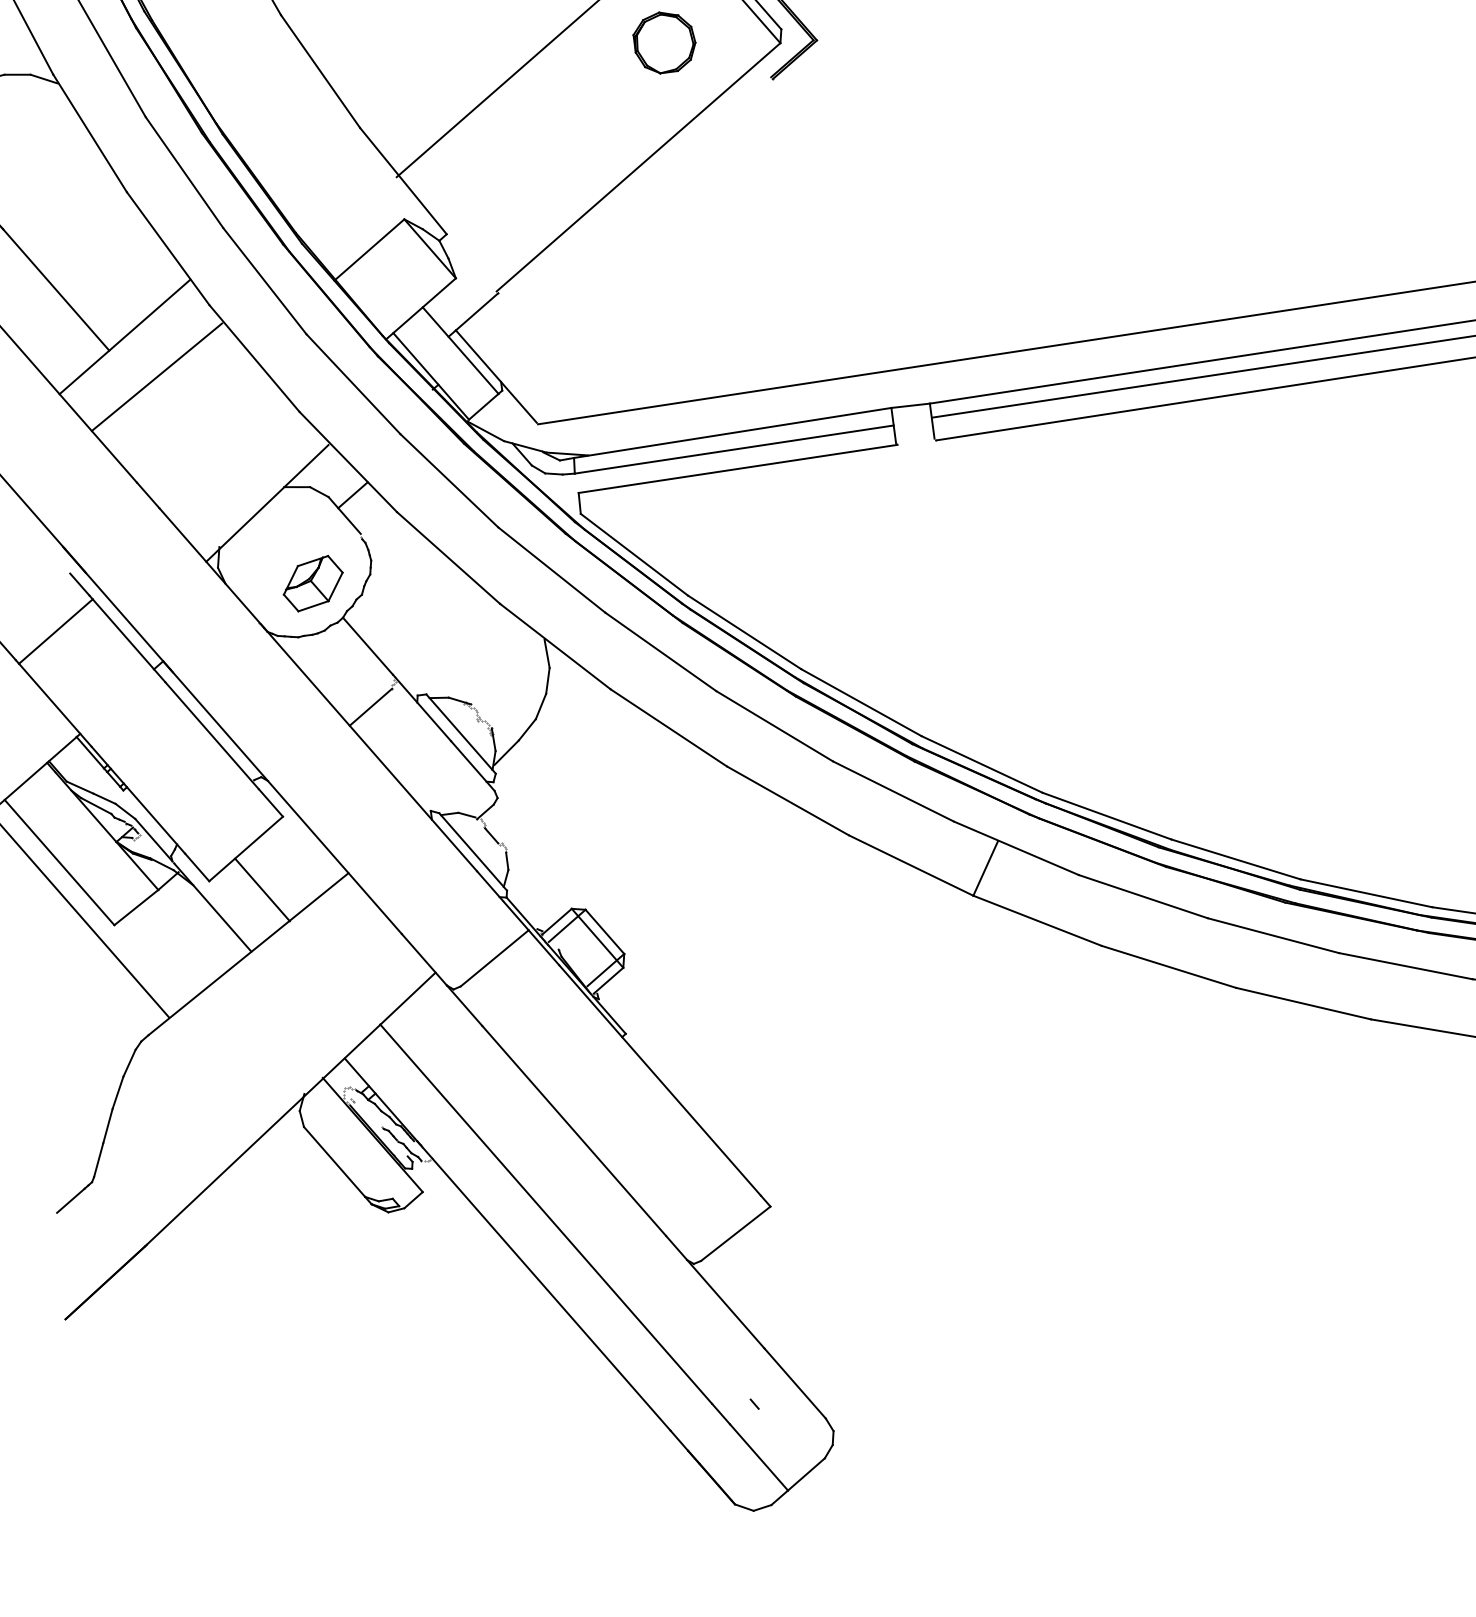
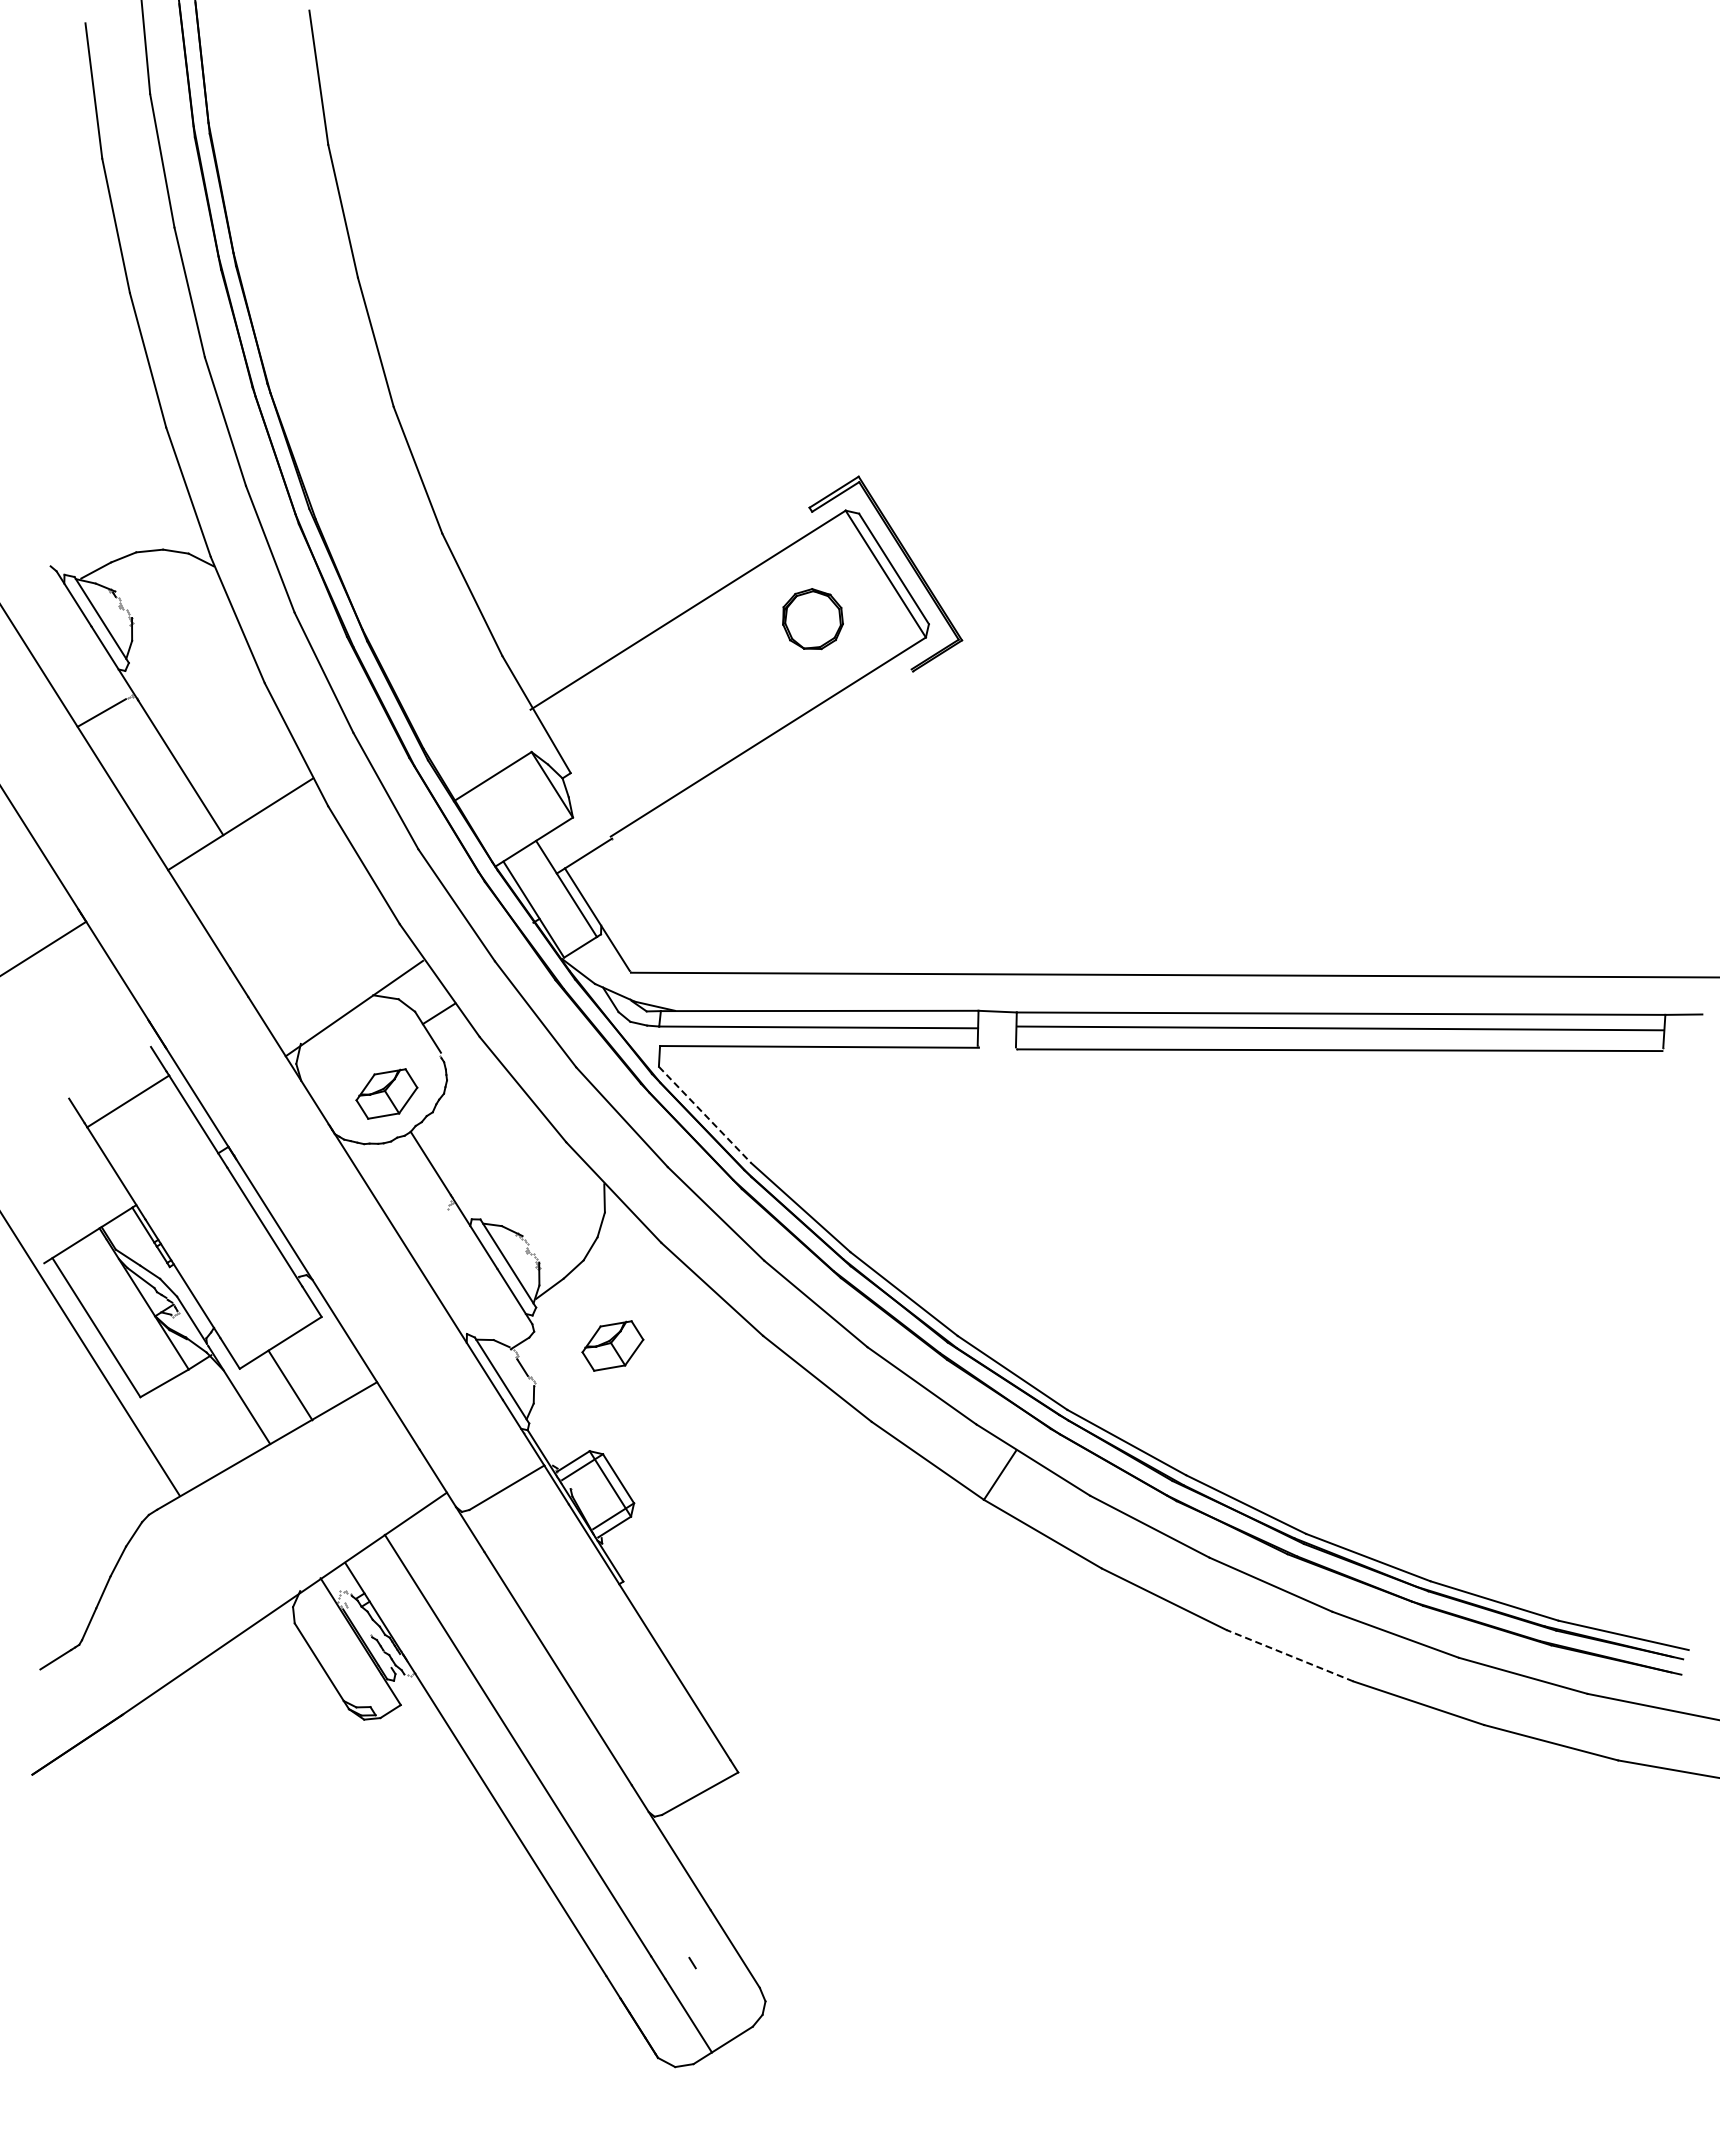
line: (156, 377) -> (265, 868), removed
line: (634, 554) -> (705, 1114), solid -> dashed
line: (370, 707) -> (423, 1223), removed
part: (578, 799) -> (612, 1345), added
line: (1304, 1003) -> (1290, 1655), solid -> dashed

